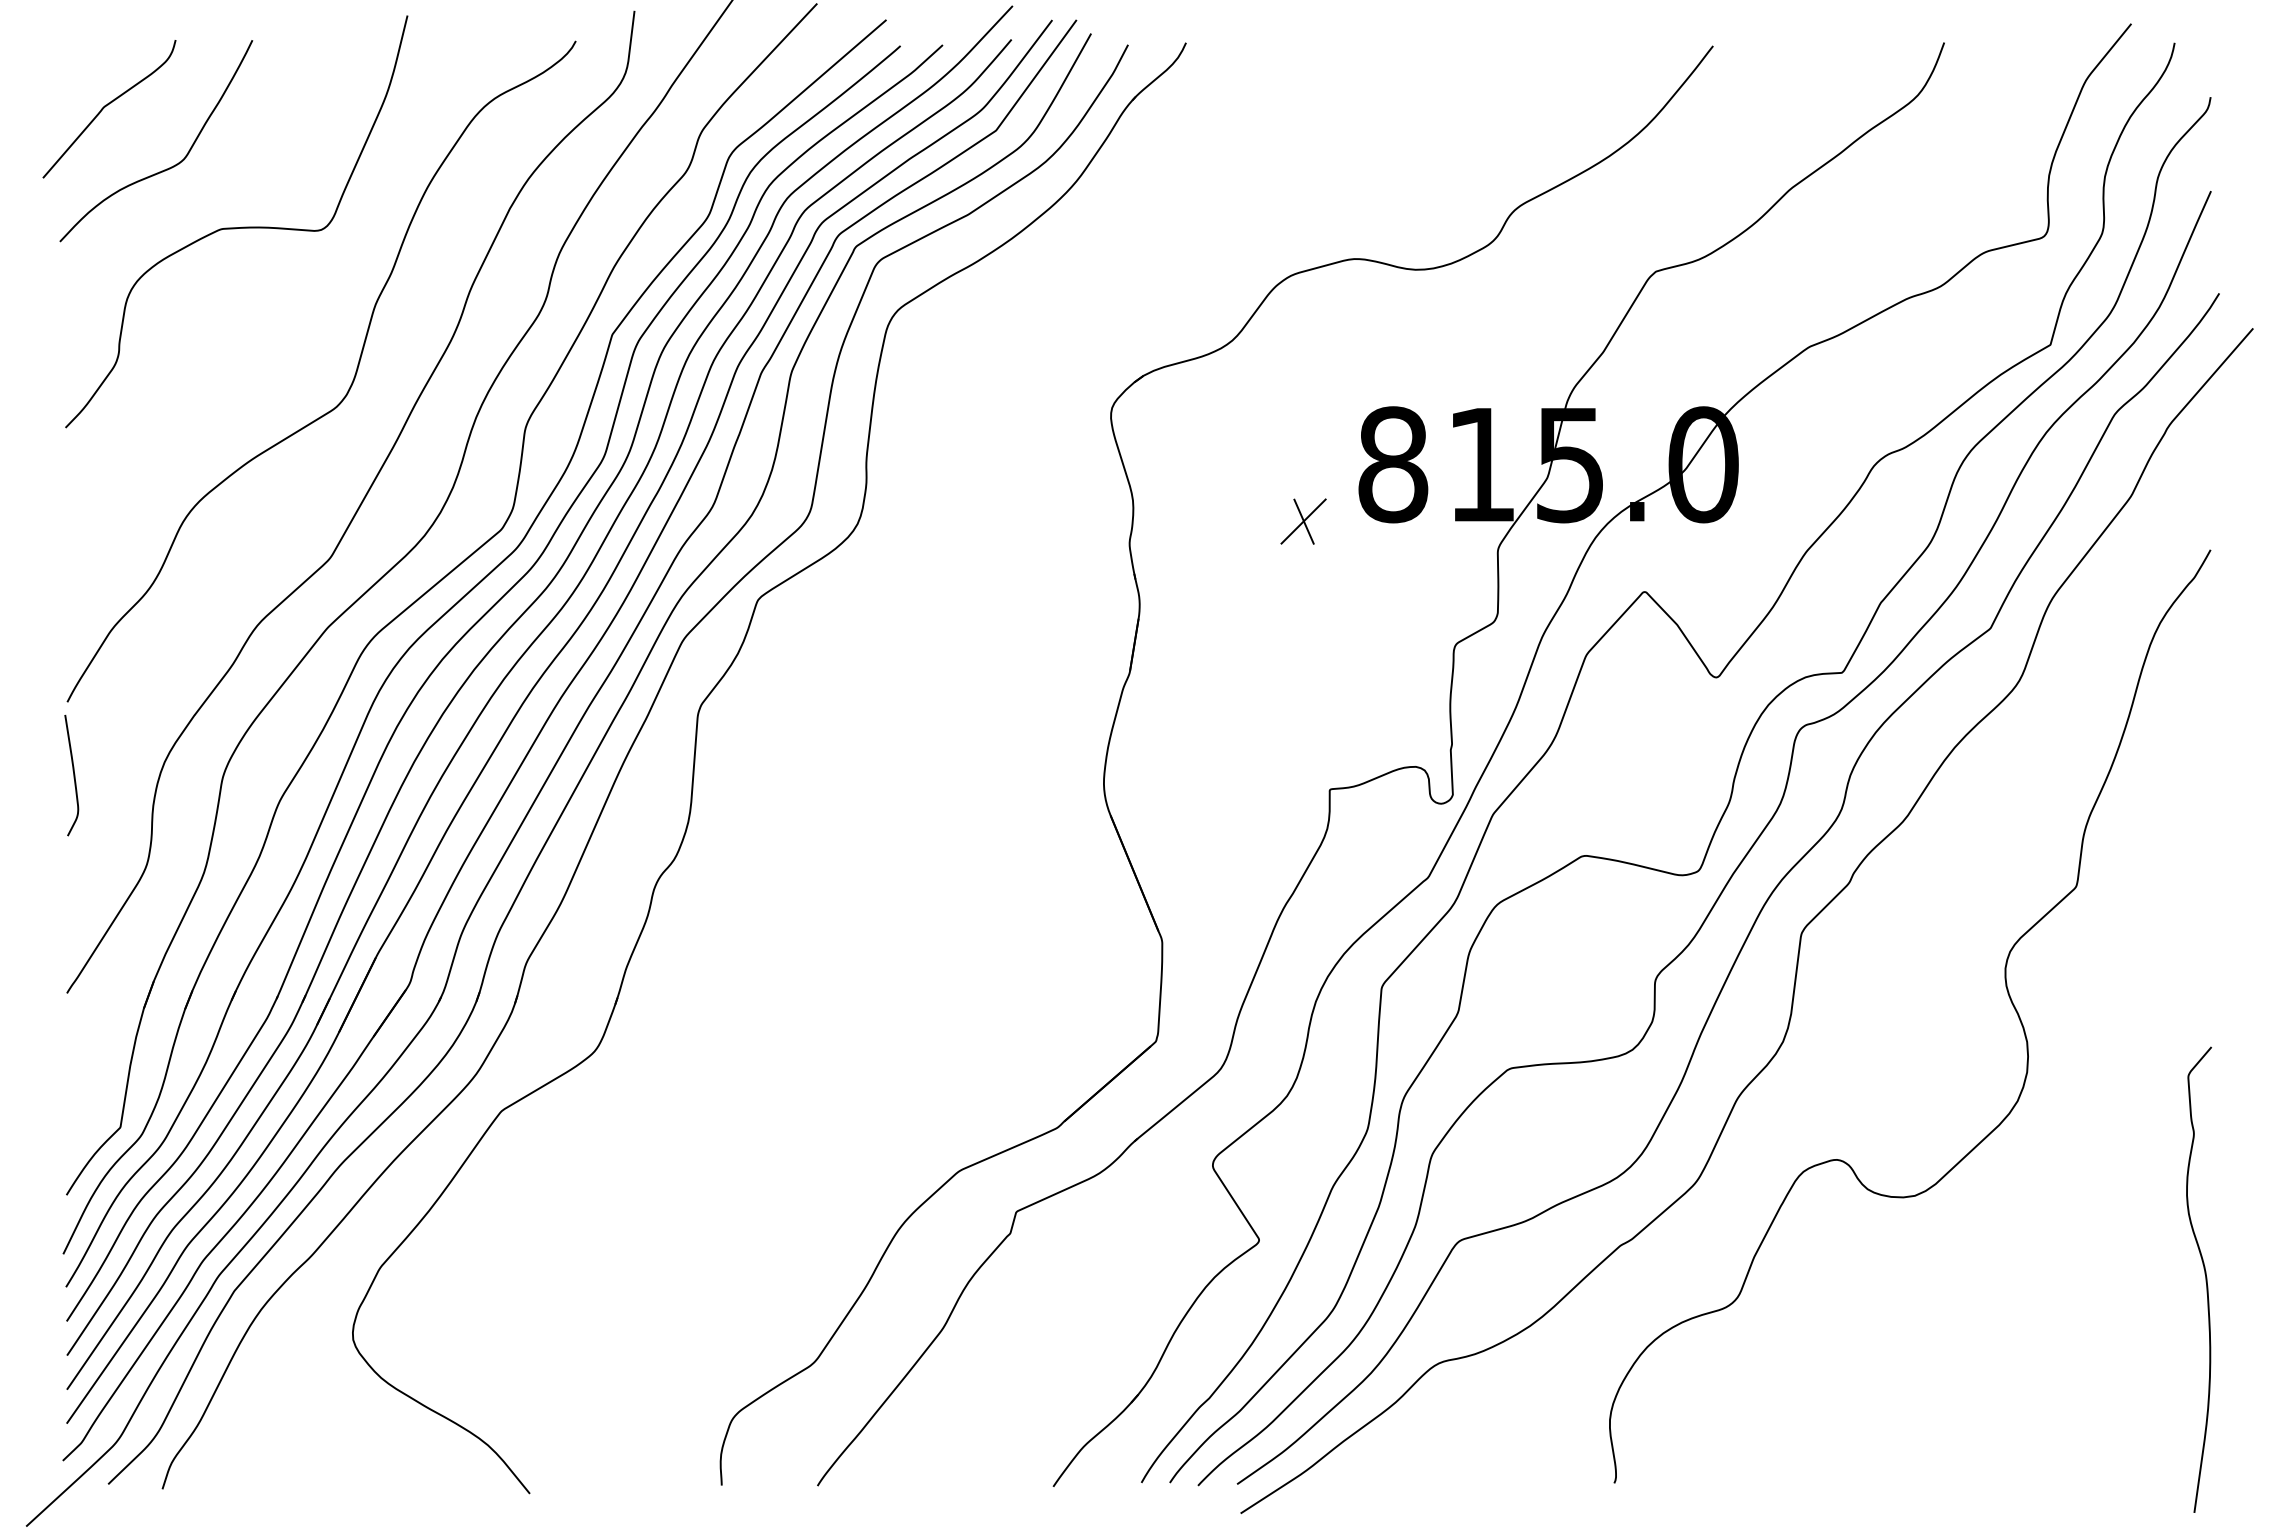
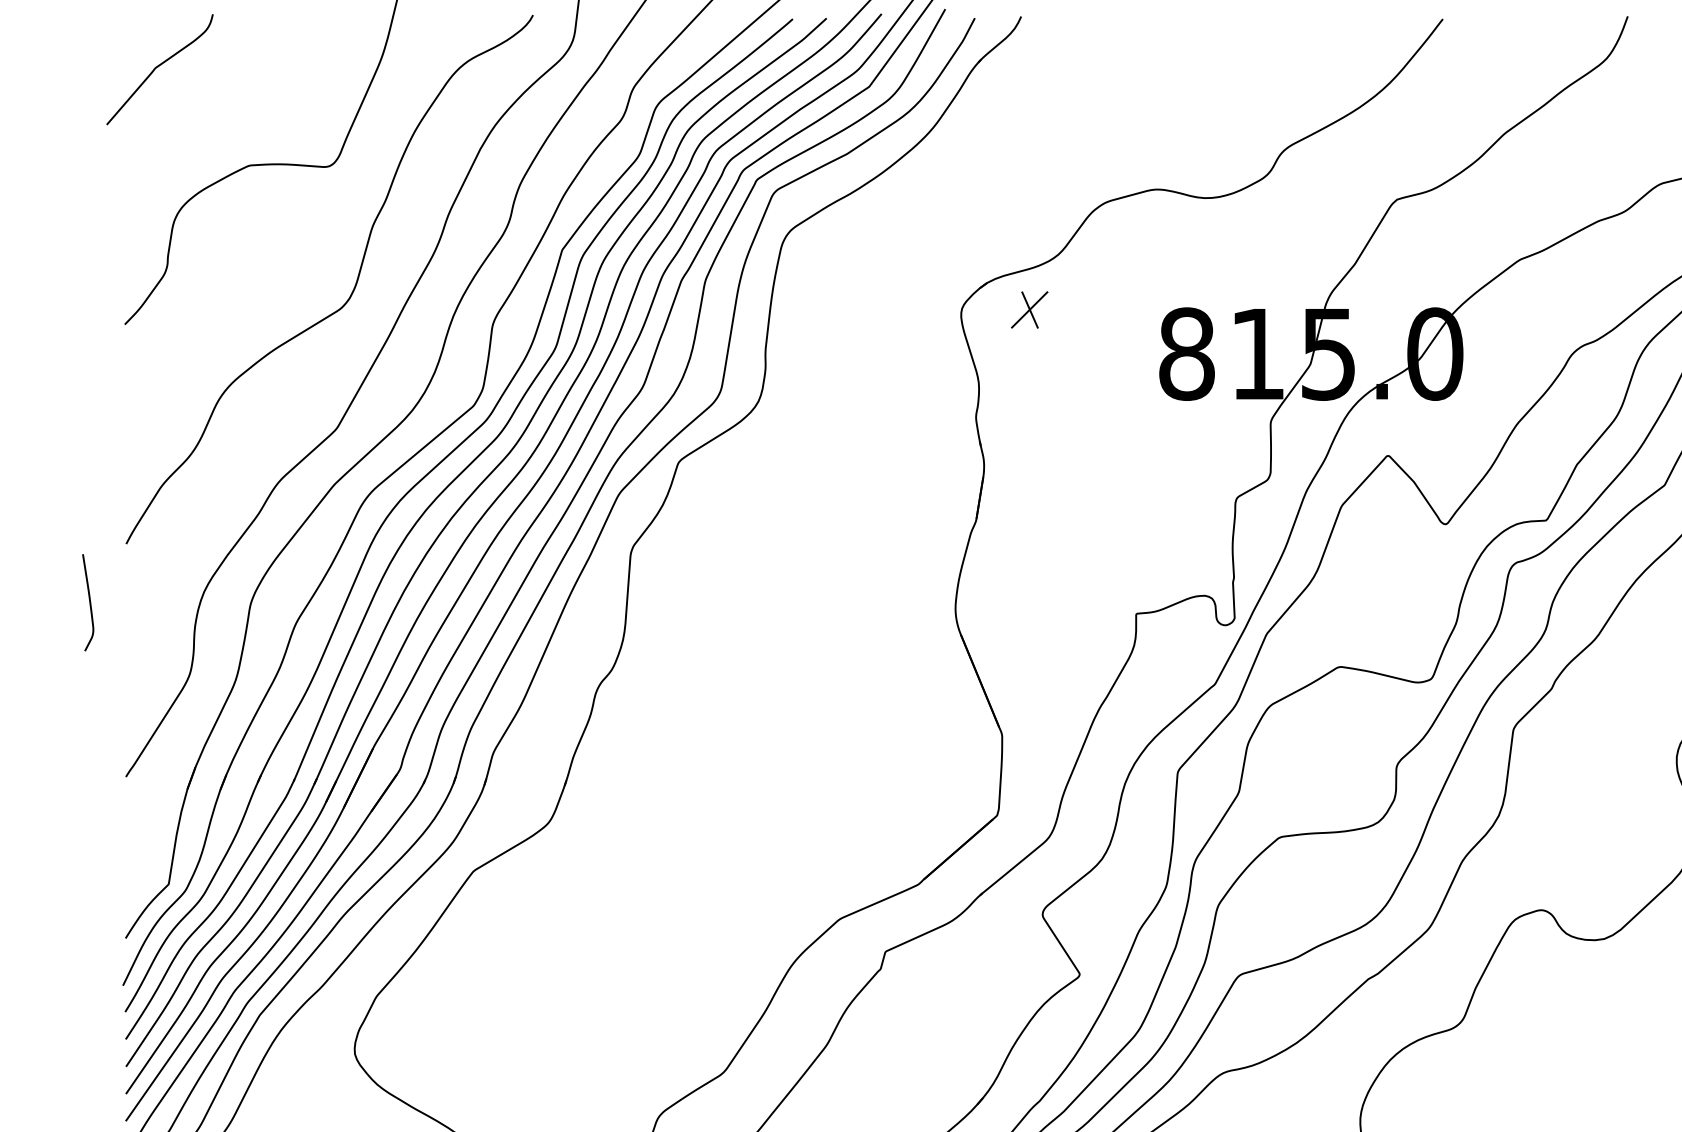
curve: (166, 168) -> (205, 117), removed
part: (1303, 521) -> (1029, 309), moved
curve: (73, 775) -> (89, 602), moved

